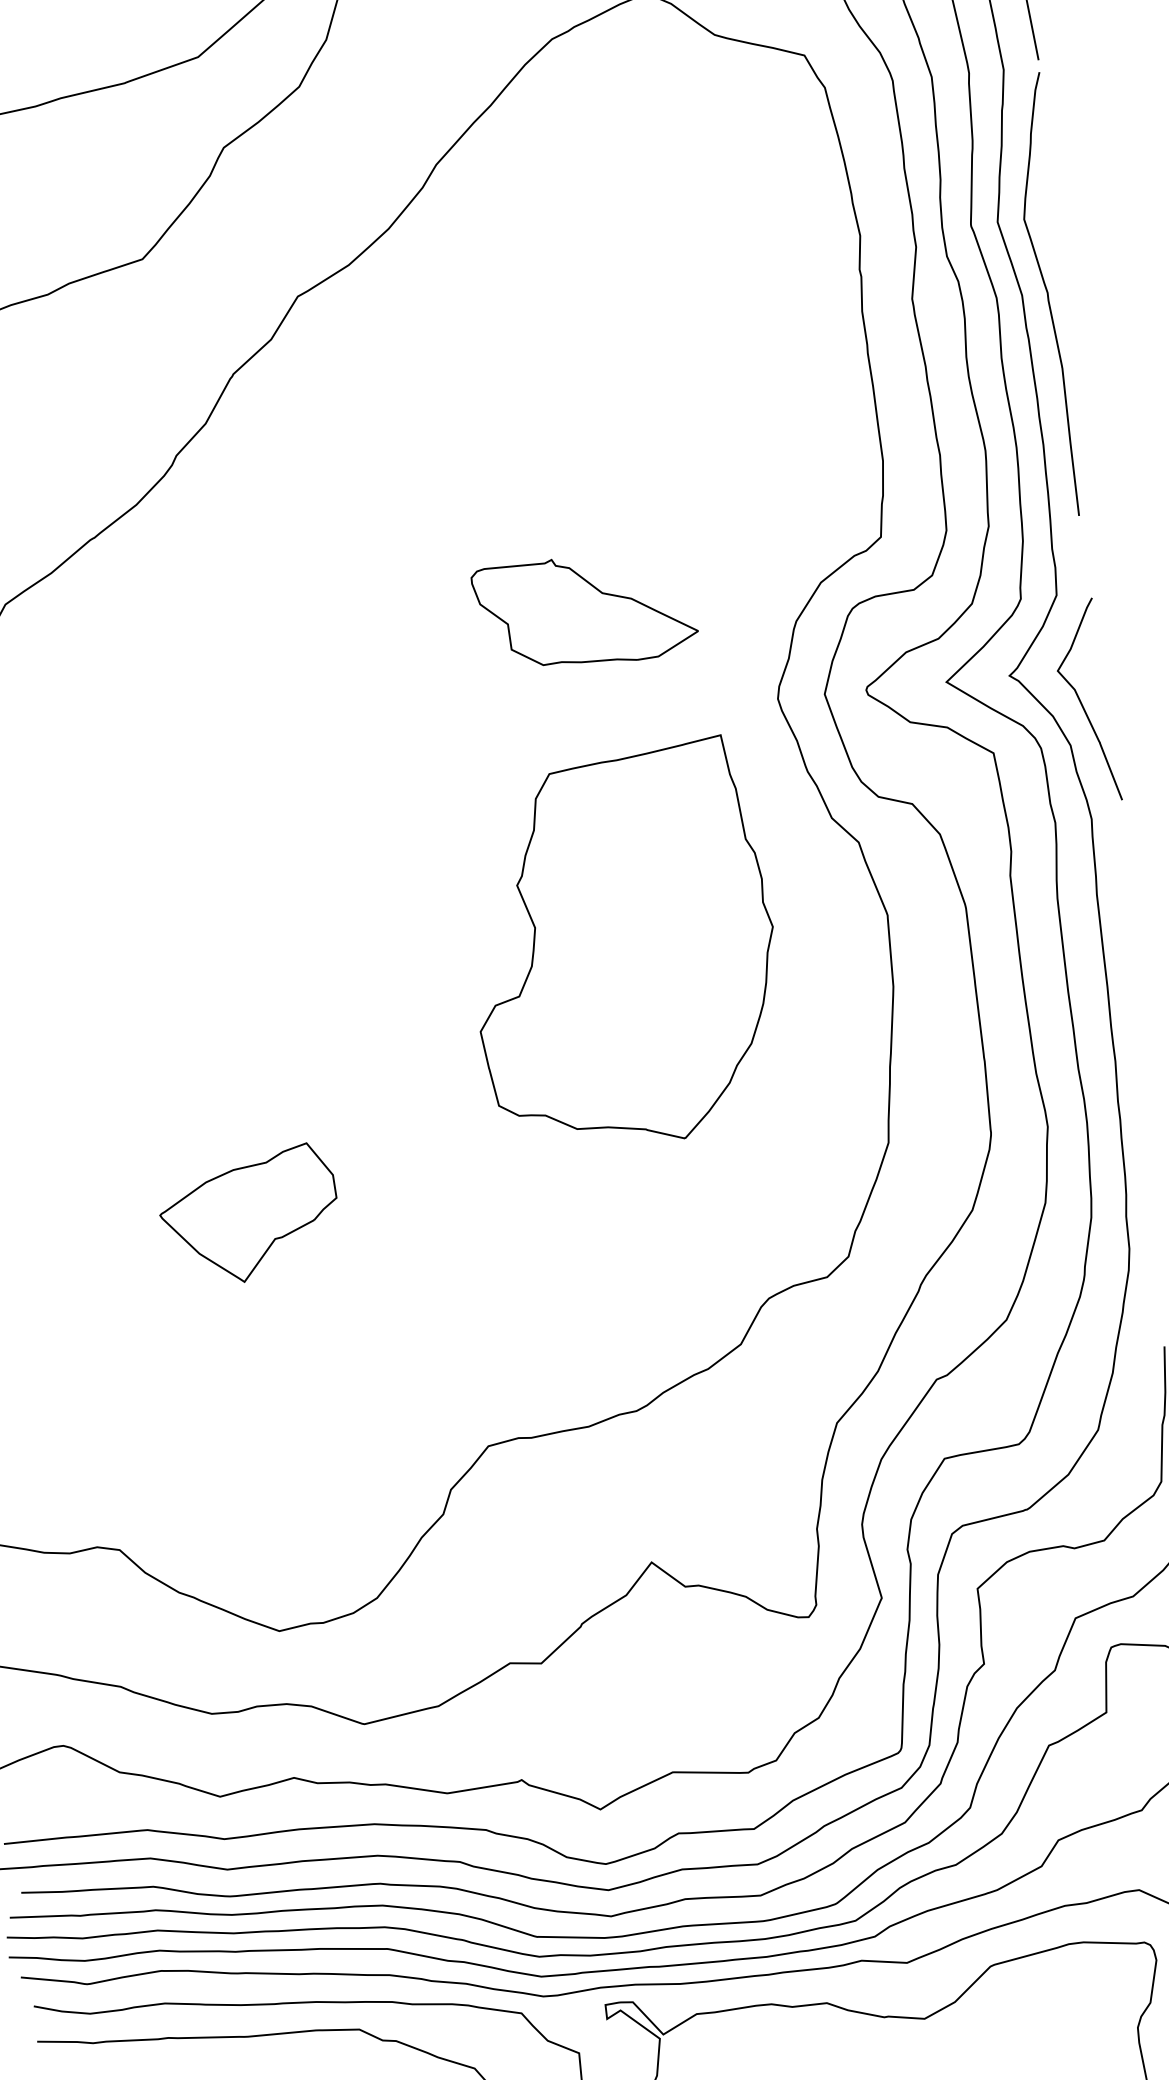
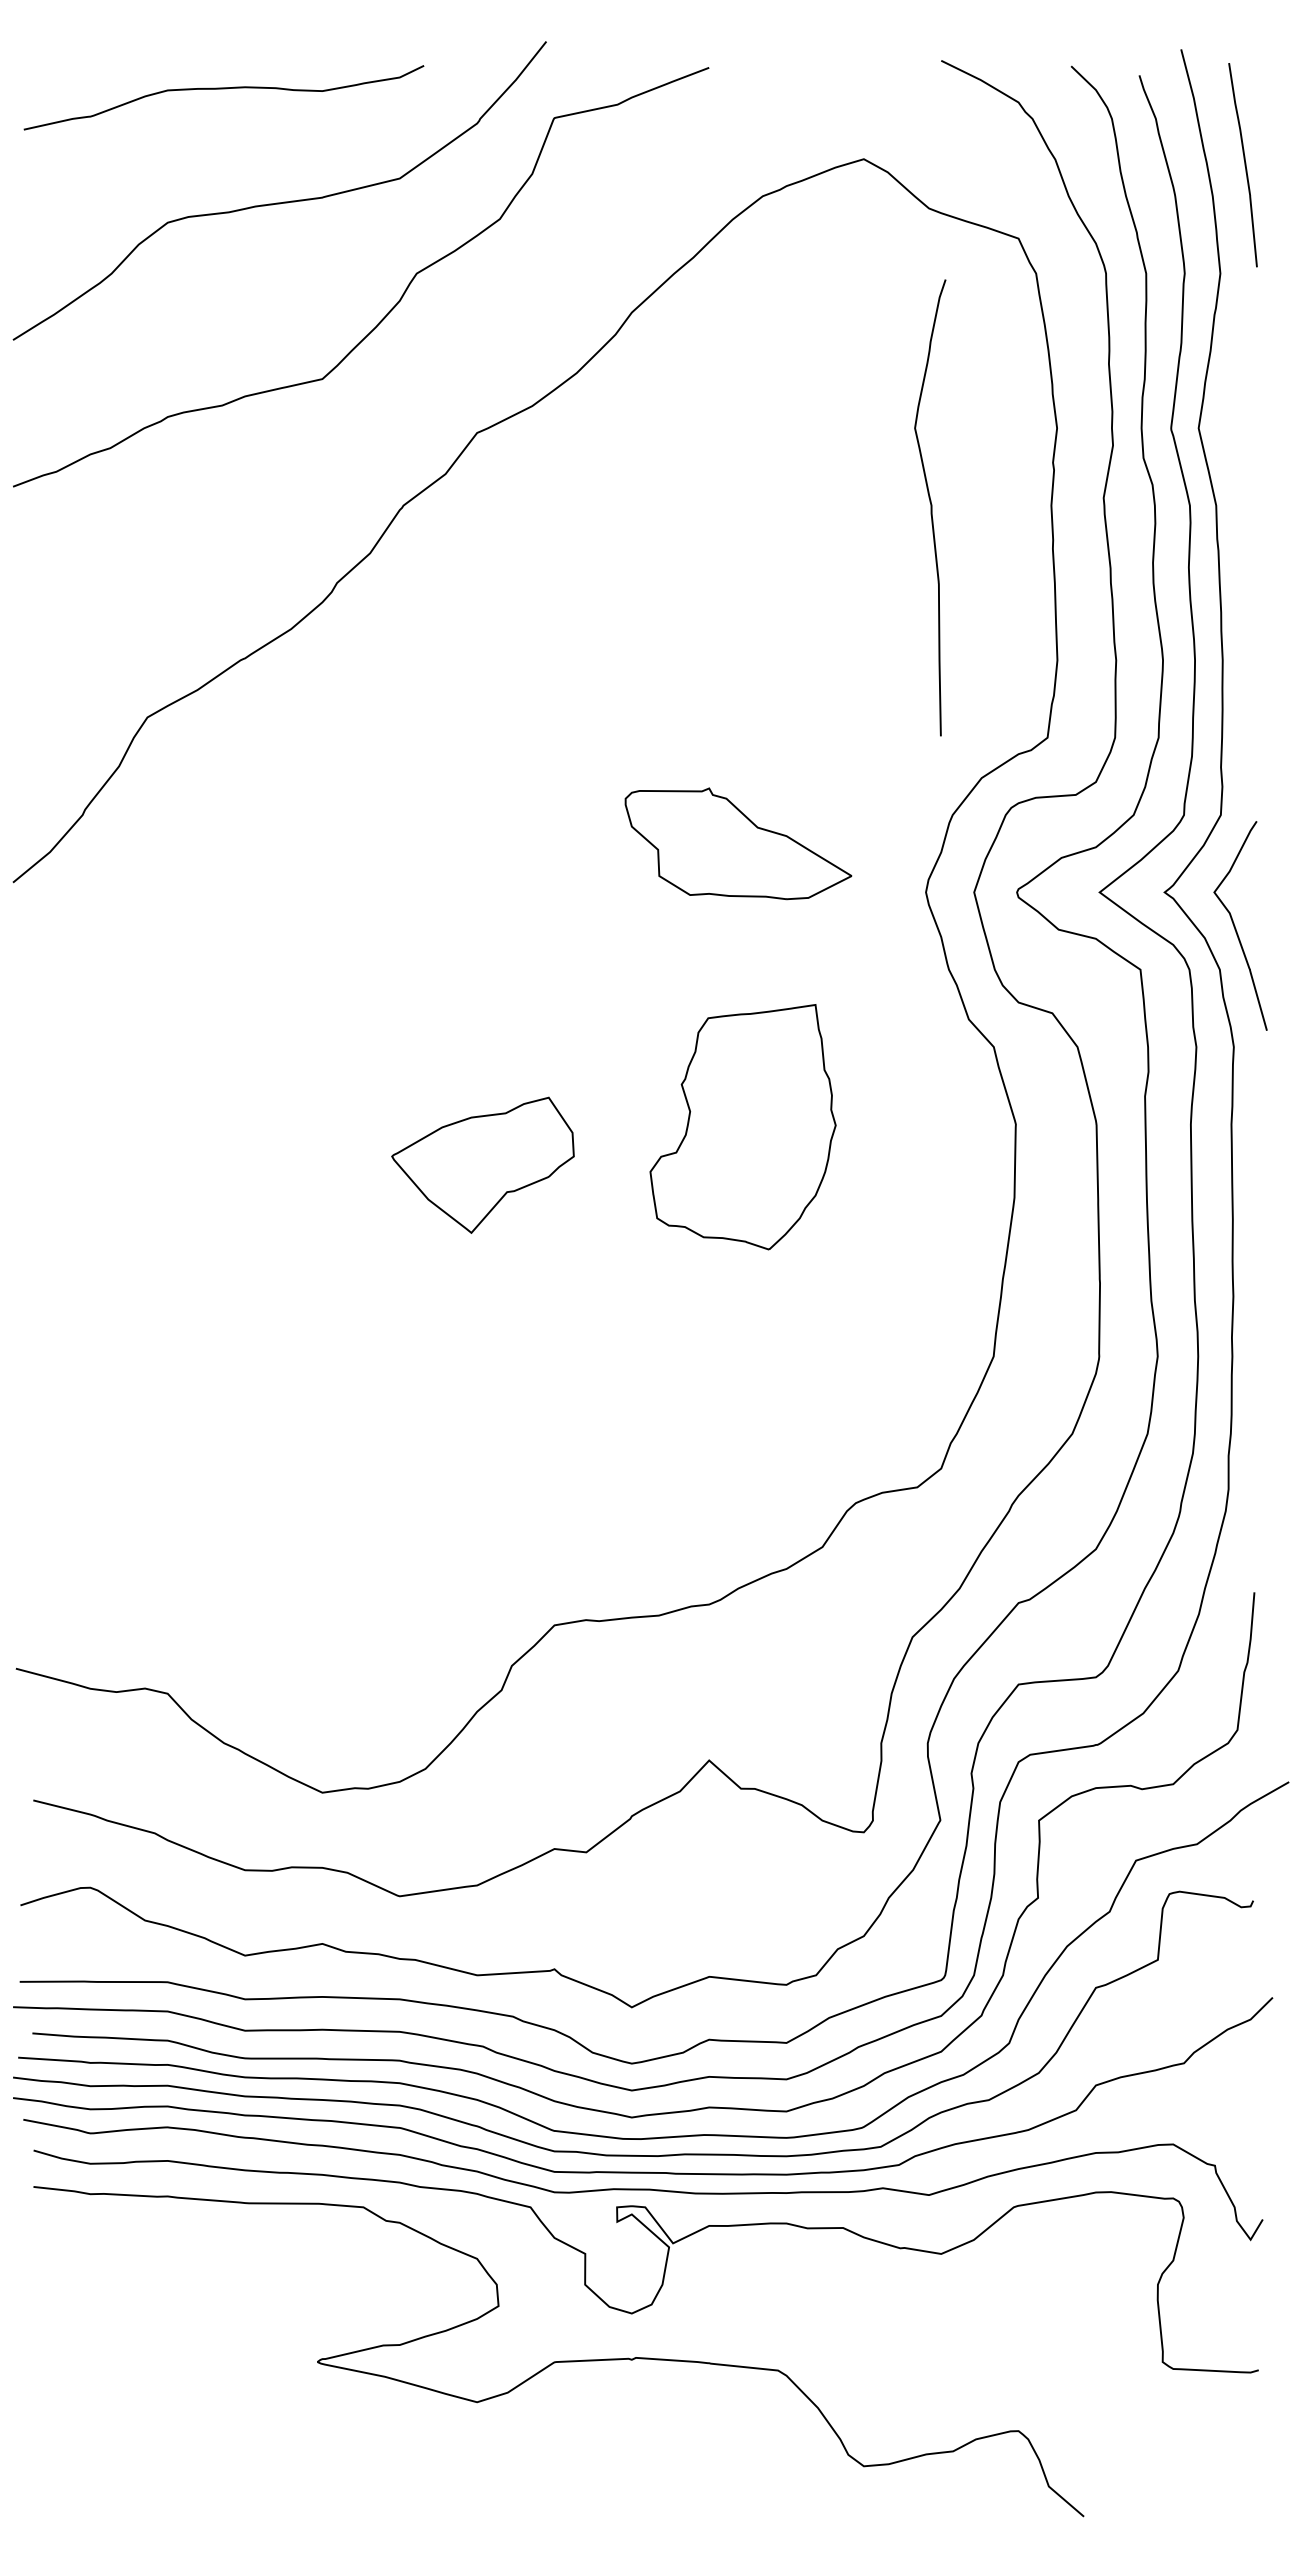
curve: (1046, 294) -> (930, 507), moved
part: (585, 610) -> (738, 843), moved
part: (622, 943) -> (742, 1126), size x0.6
part: (248, 1214) -> (482, 1164), moved

